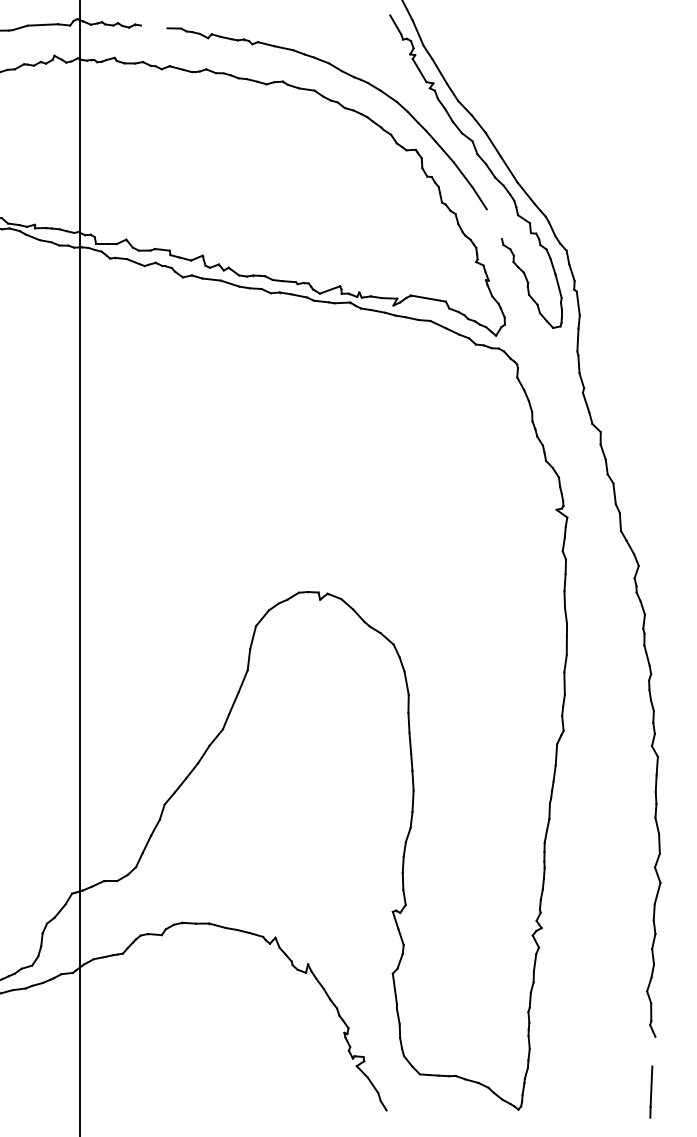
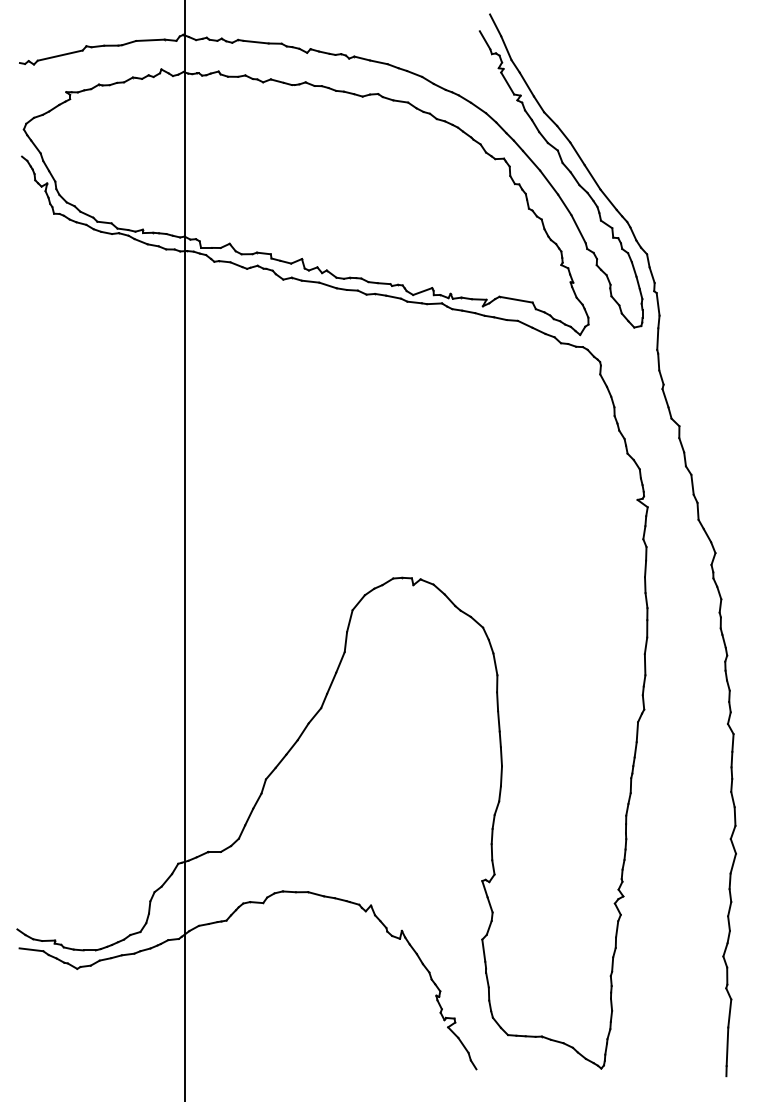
line: (153, 26) -> (255, 41), added
line: (494, 224) -> (578, 229), added
line: (653, 1051) -> (729, 1013), added

